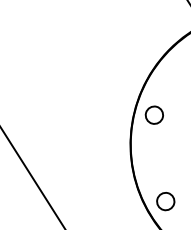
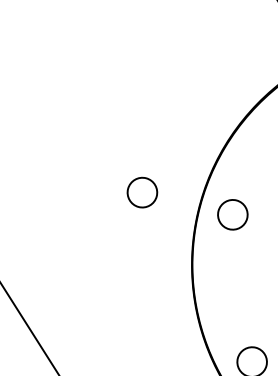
part: (100, 101) -> (140, 191), added

